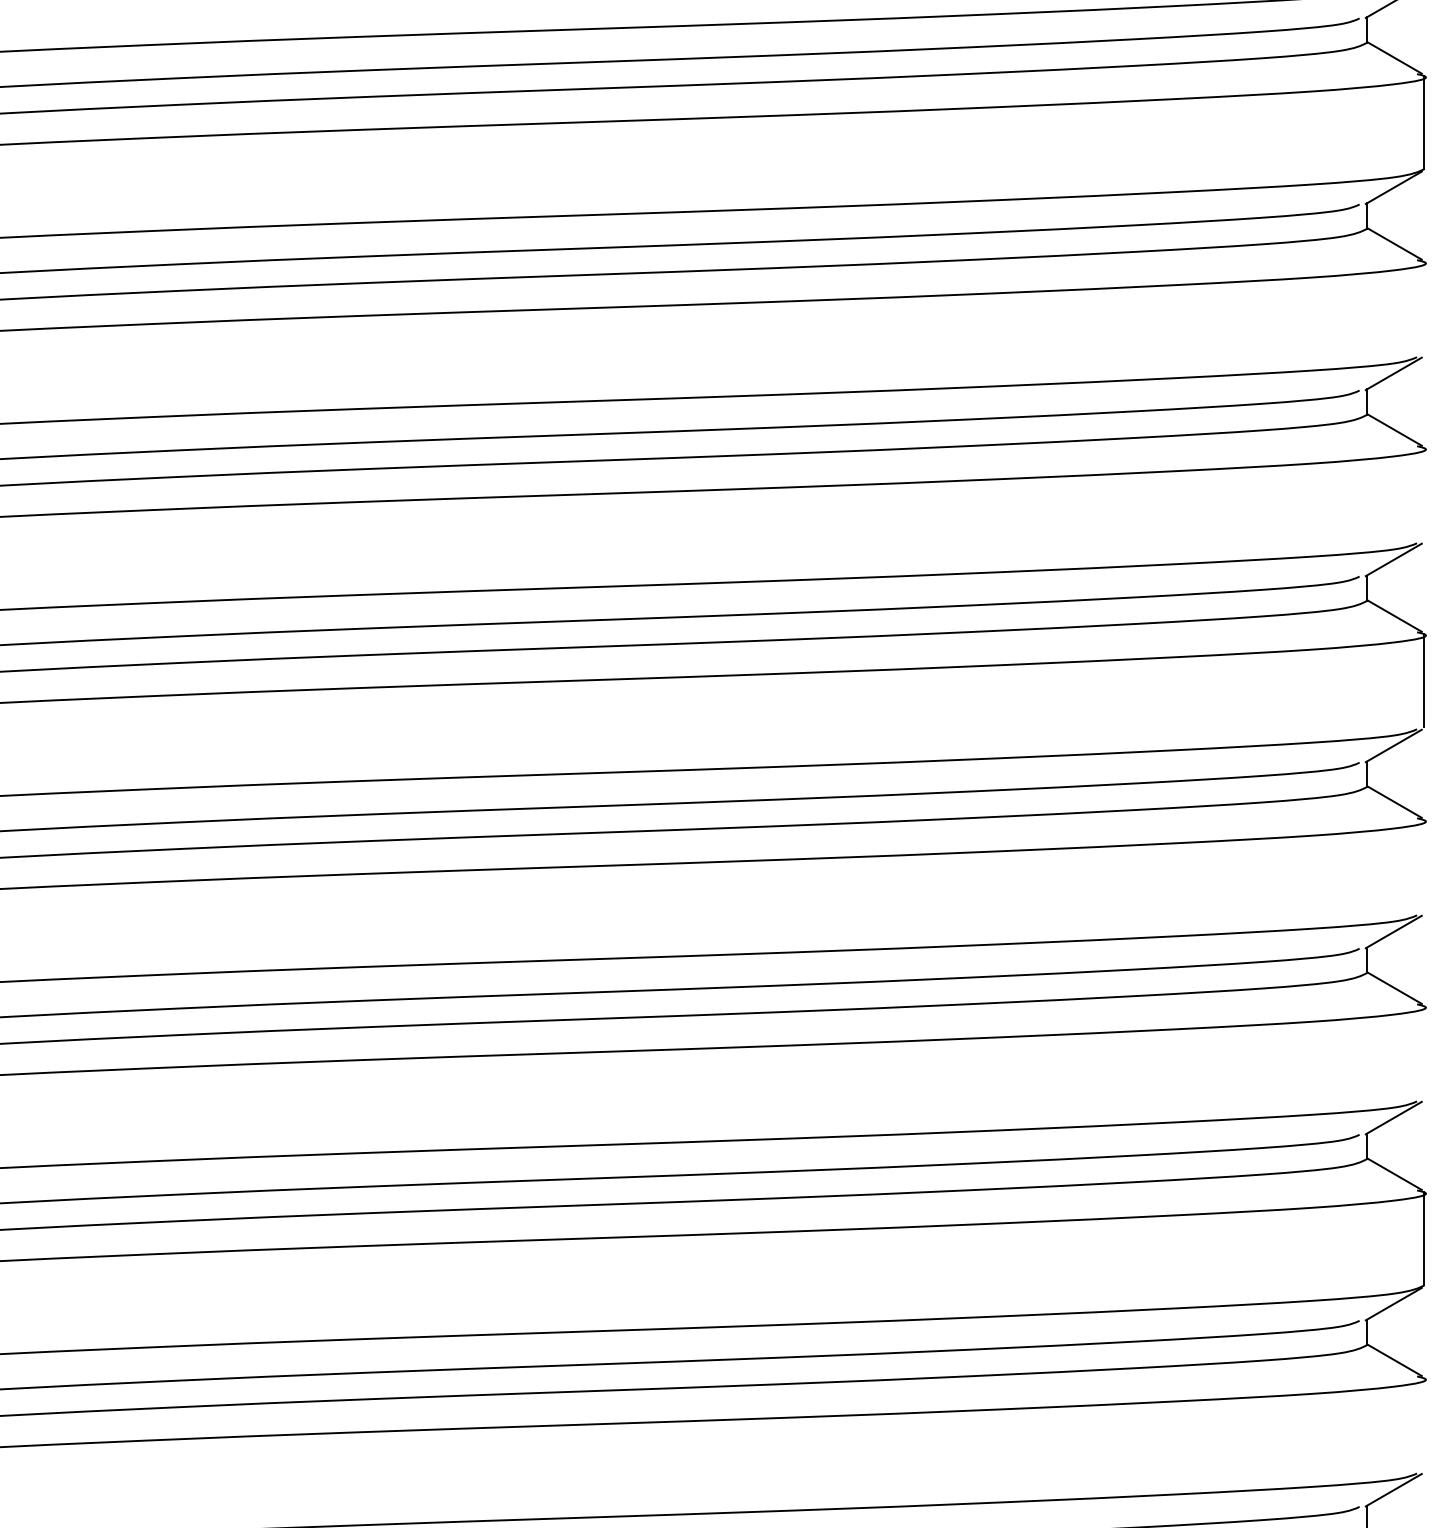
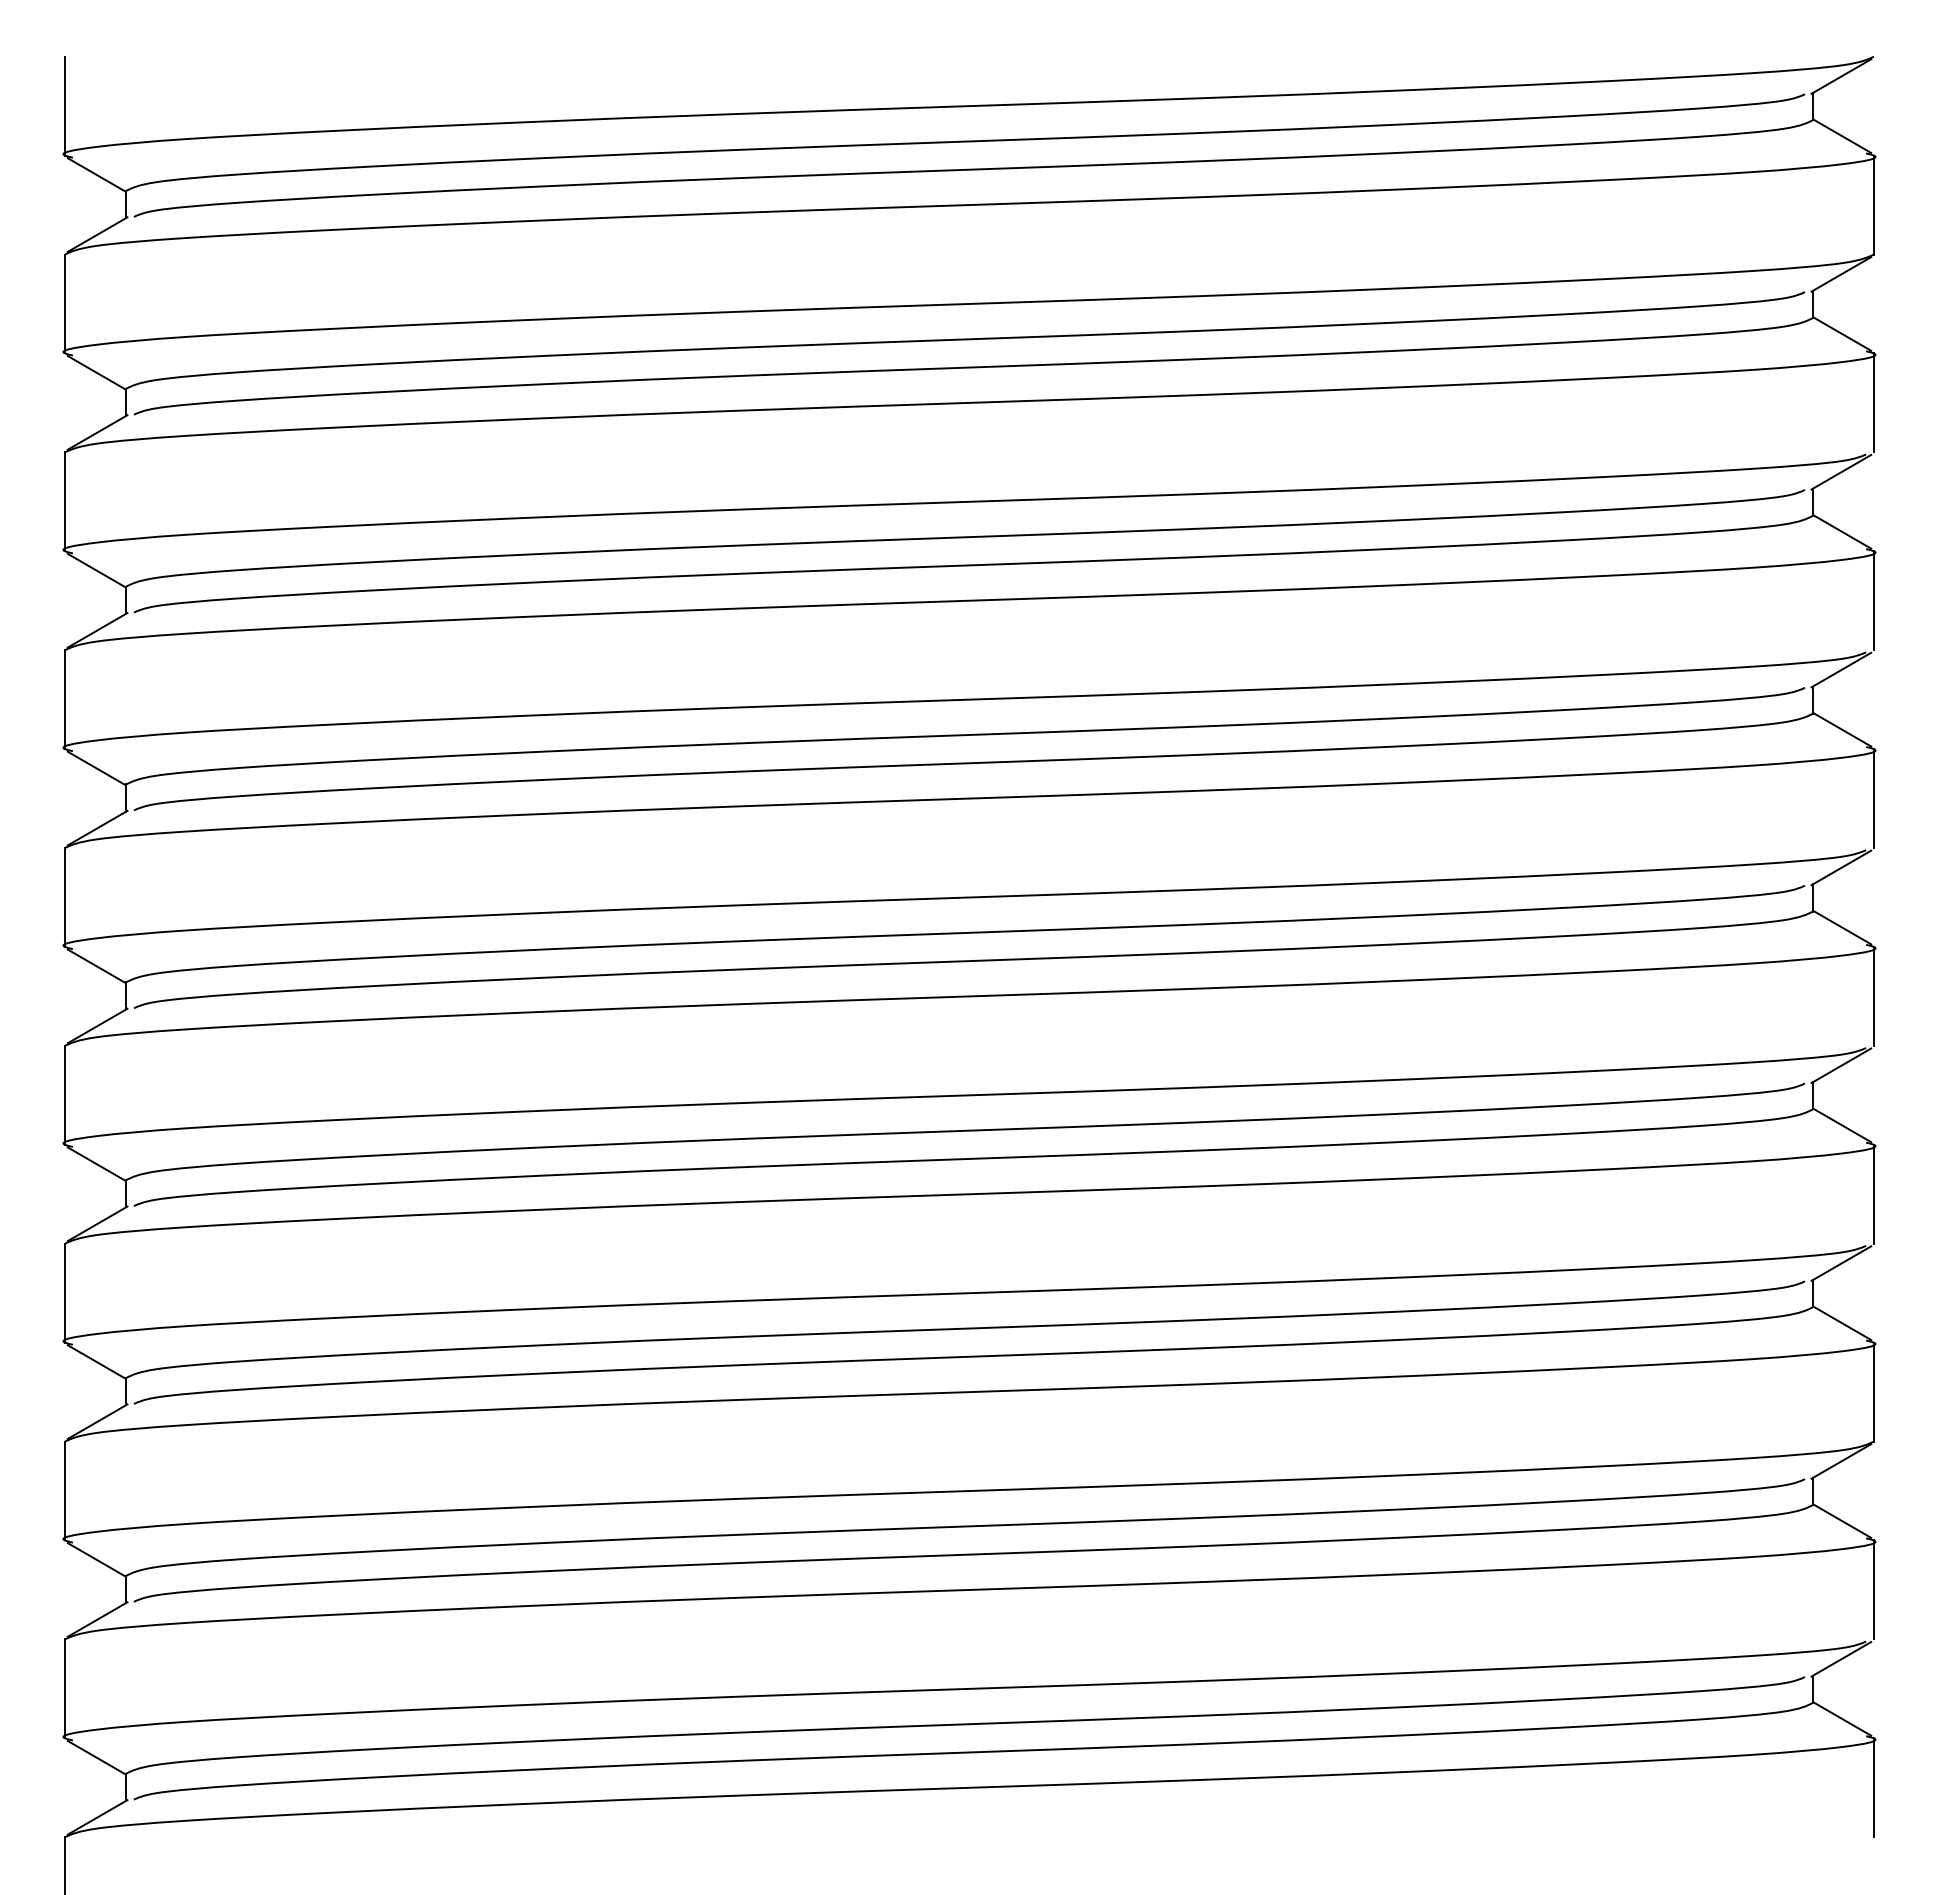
line: (1424, 308) -> (1873, 402), added
line: (1424, 494) -> (1873, 600), added
line: (1424, 865) -> (1873, 995), added
line: (1424, 1052) -> (1873, 1193), added
line: (1424, 1424) -> (1873, 1589), added

